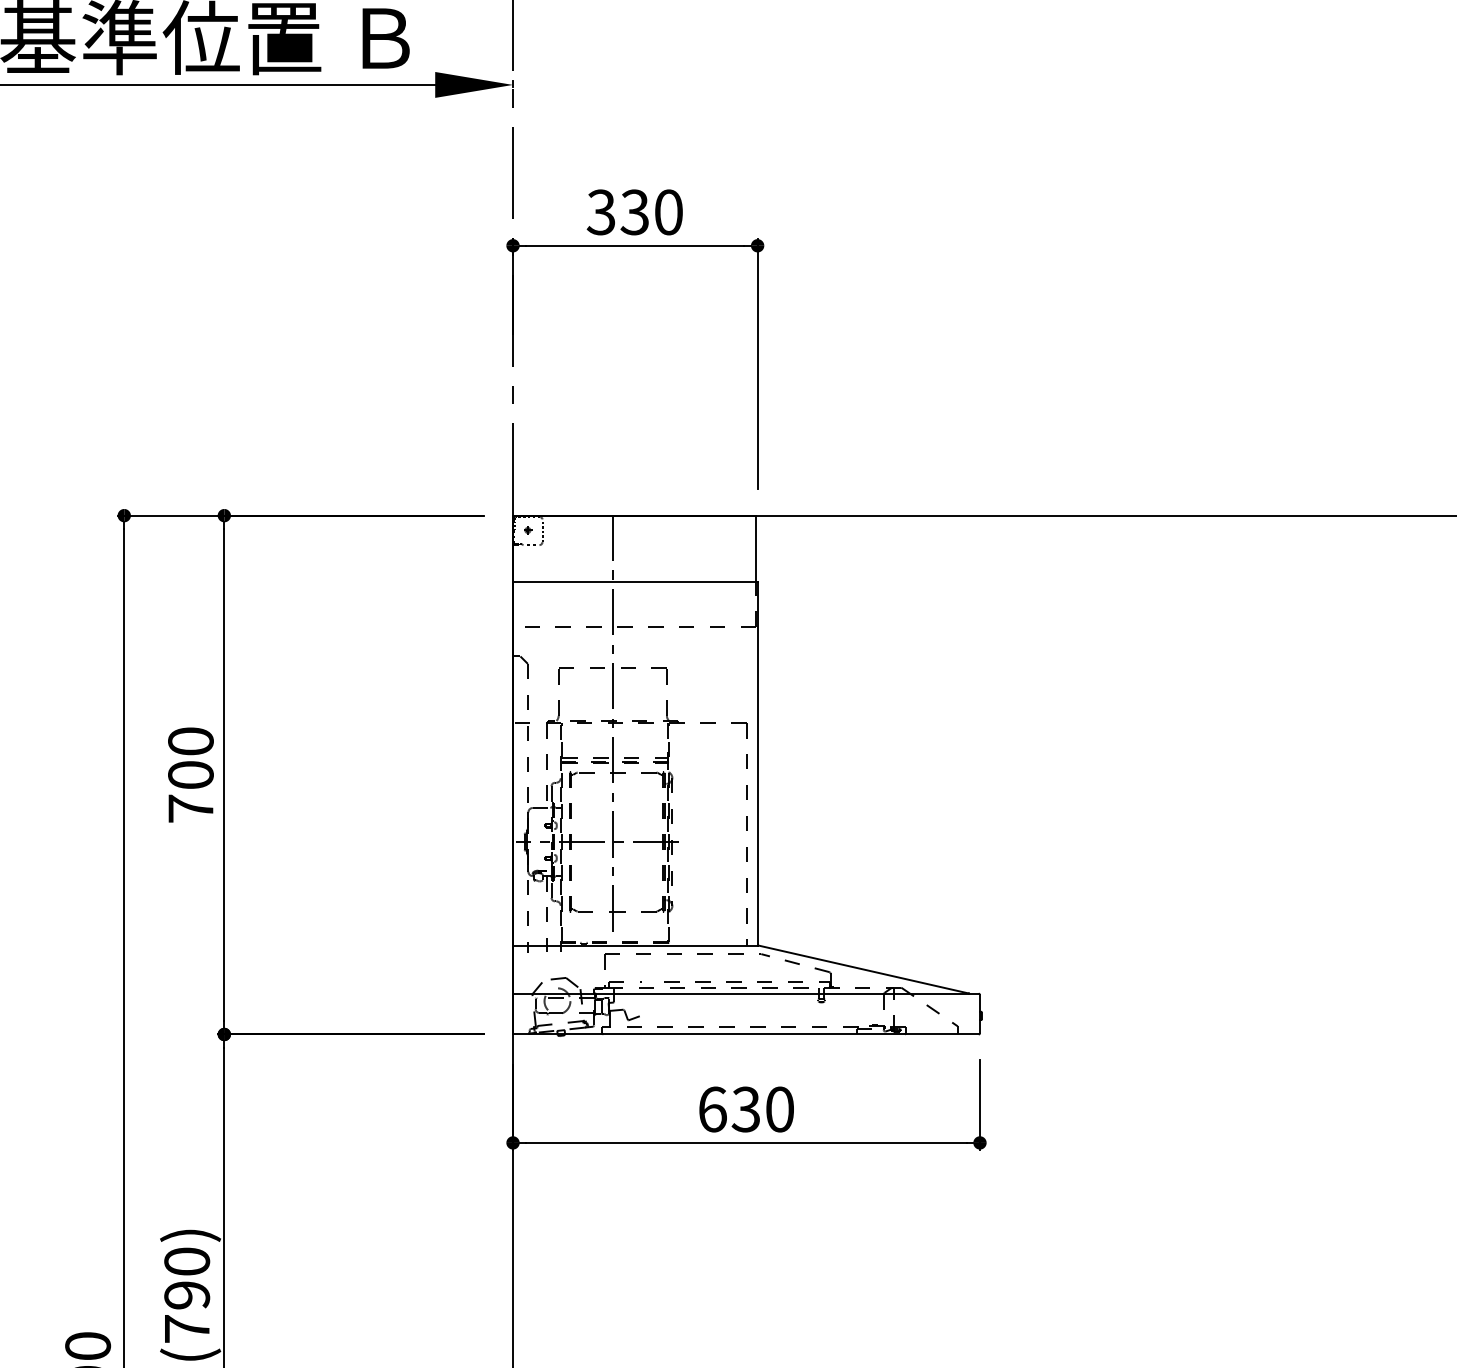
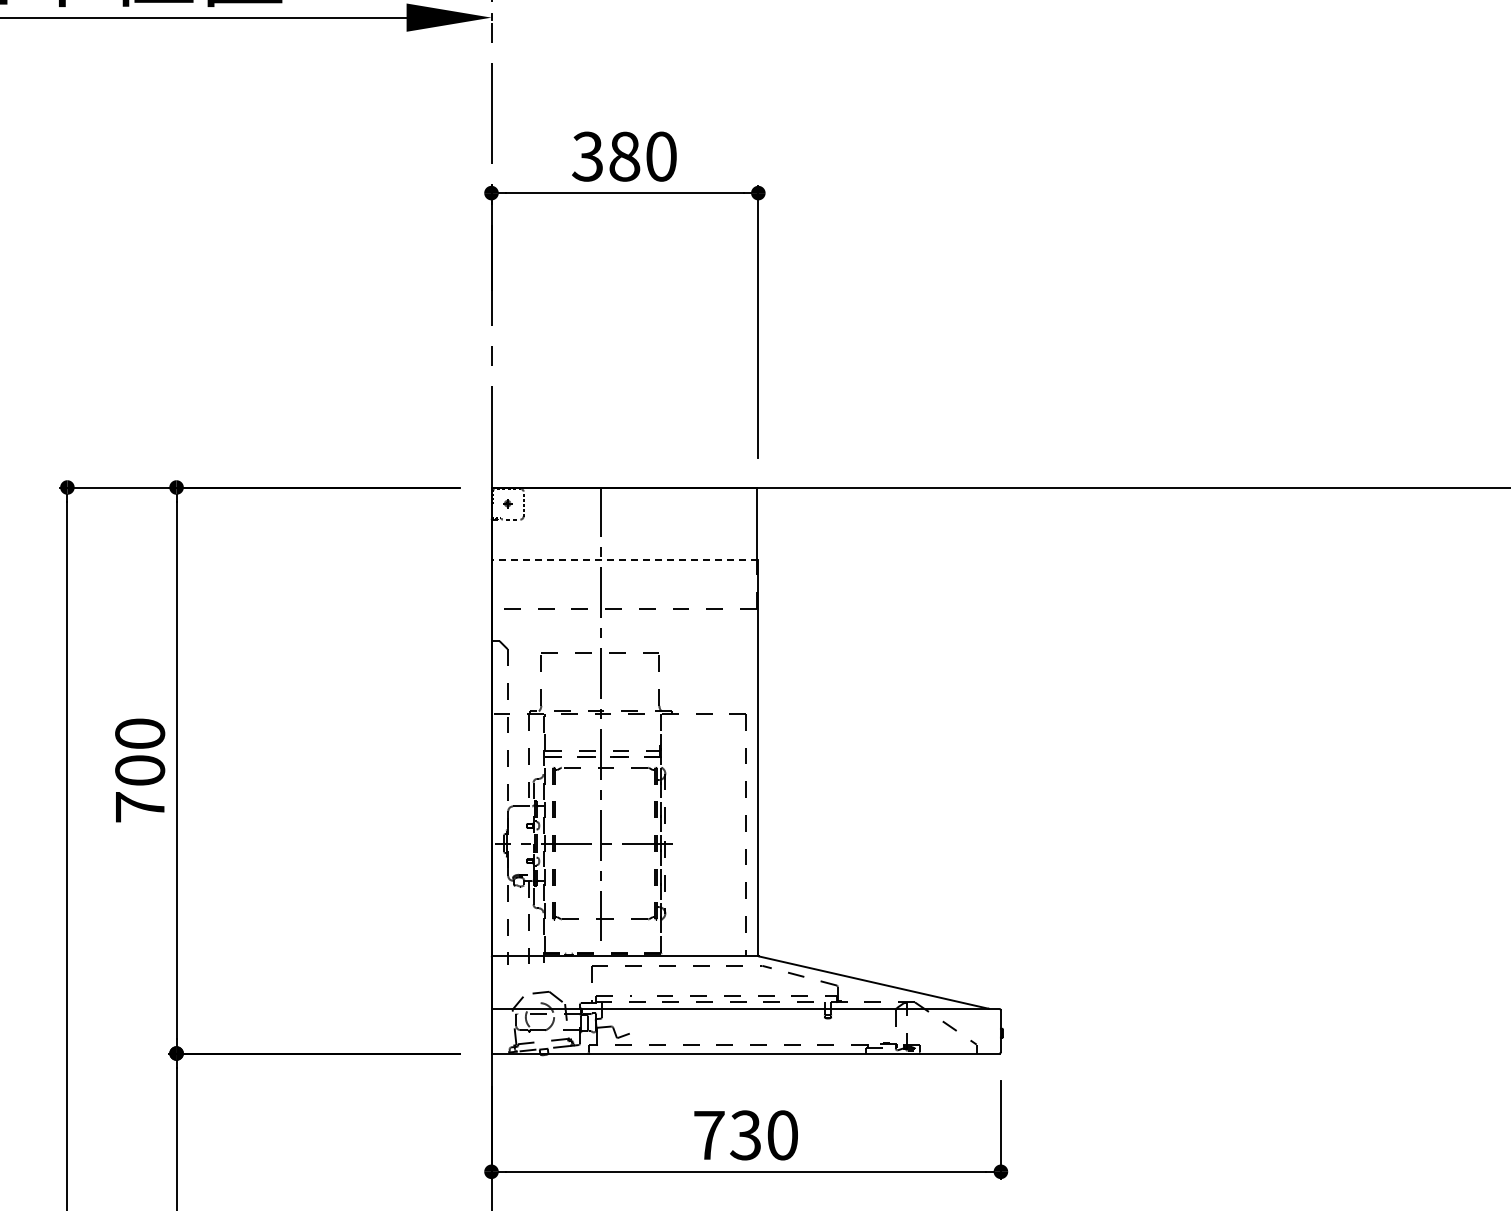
text: (634, 212) -> (624, 156), 330 -> 380
line: (634, 582) -> (624, 560), solid -> dashed
text: (712, 1109) -> (709, 1135), 630 -> 730

